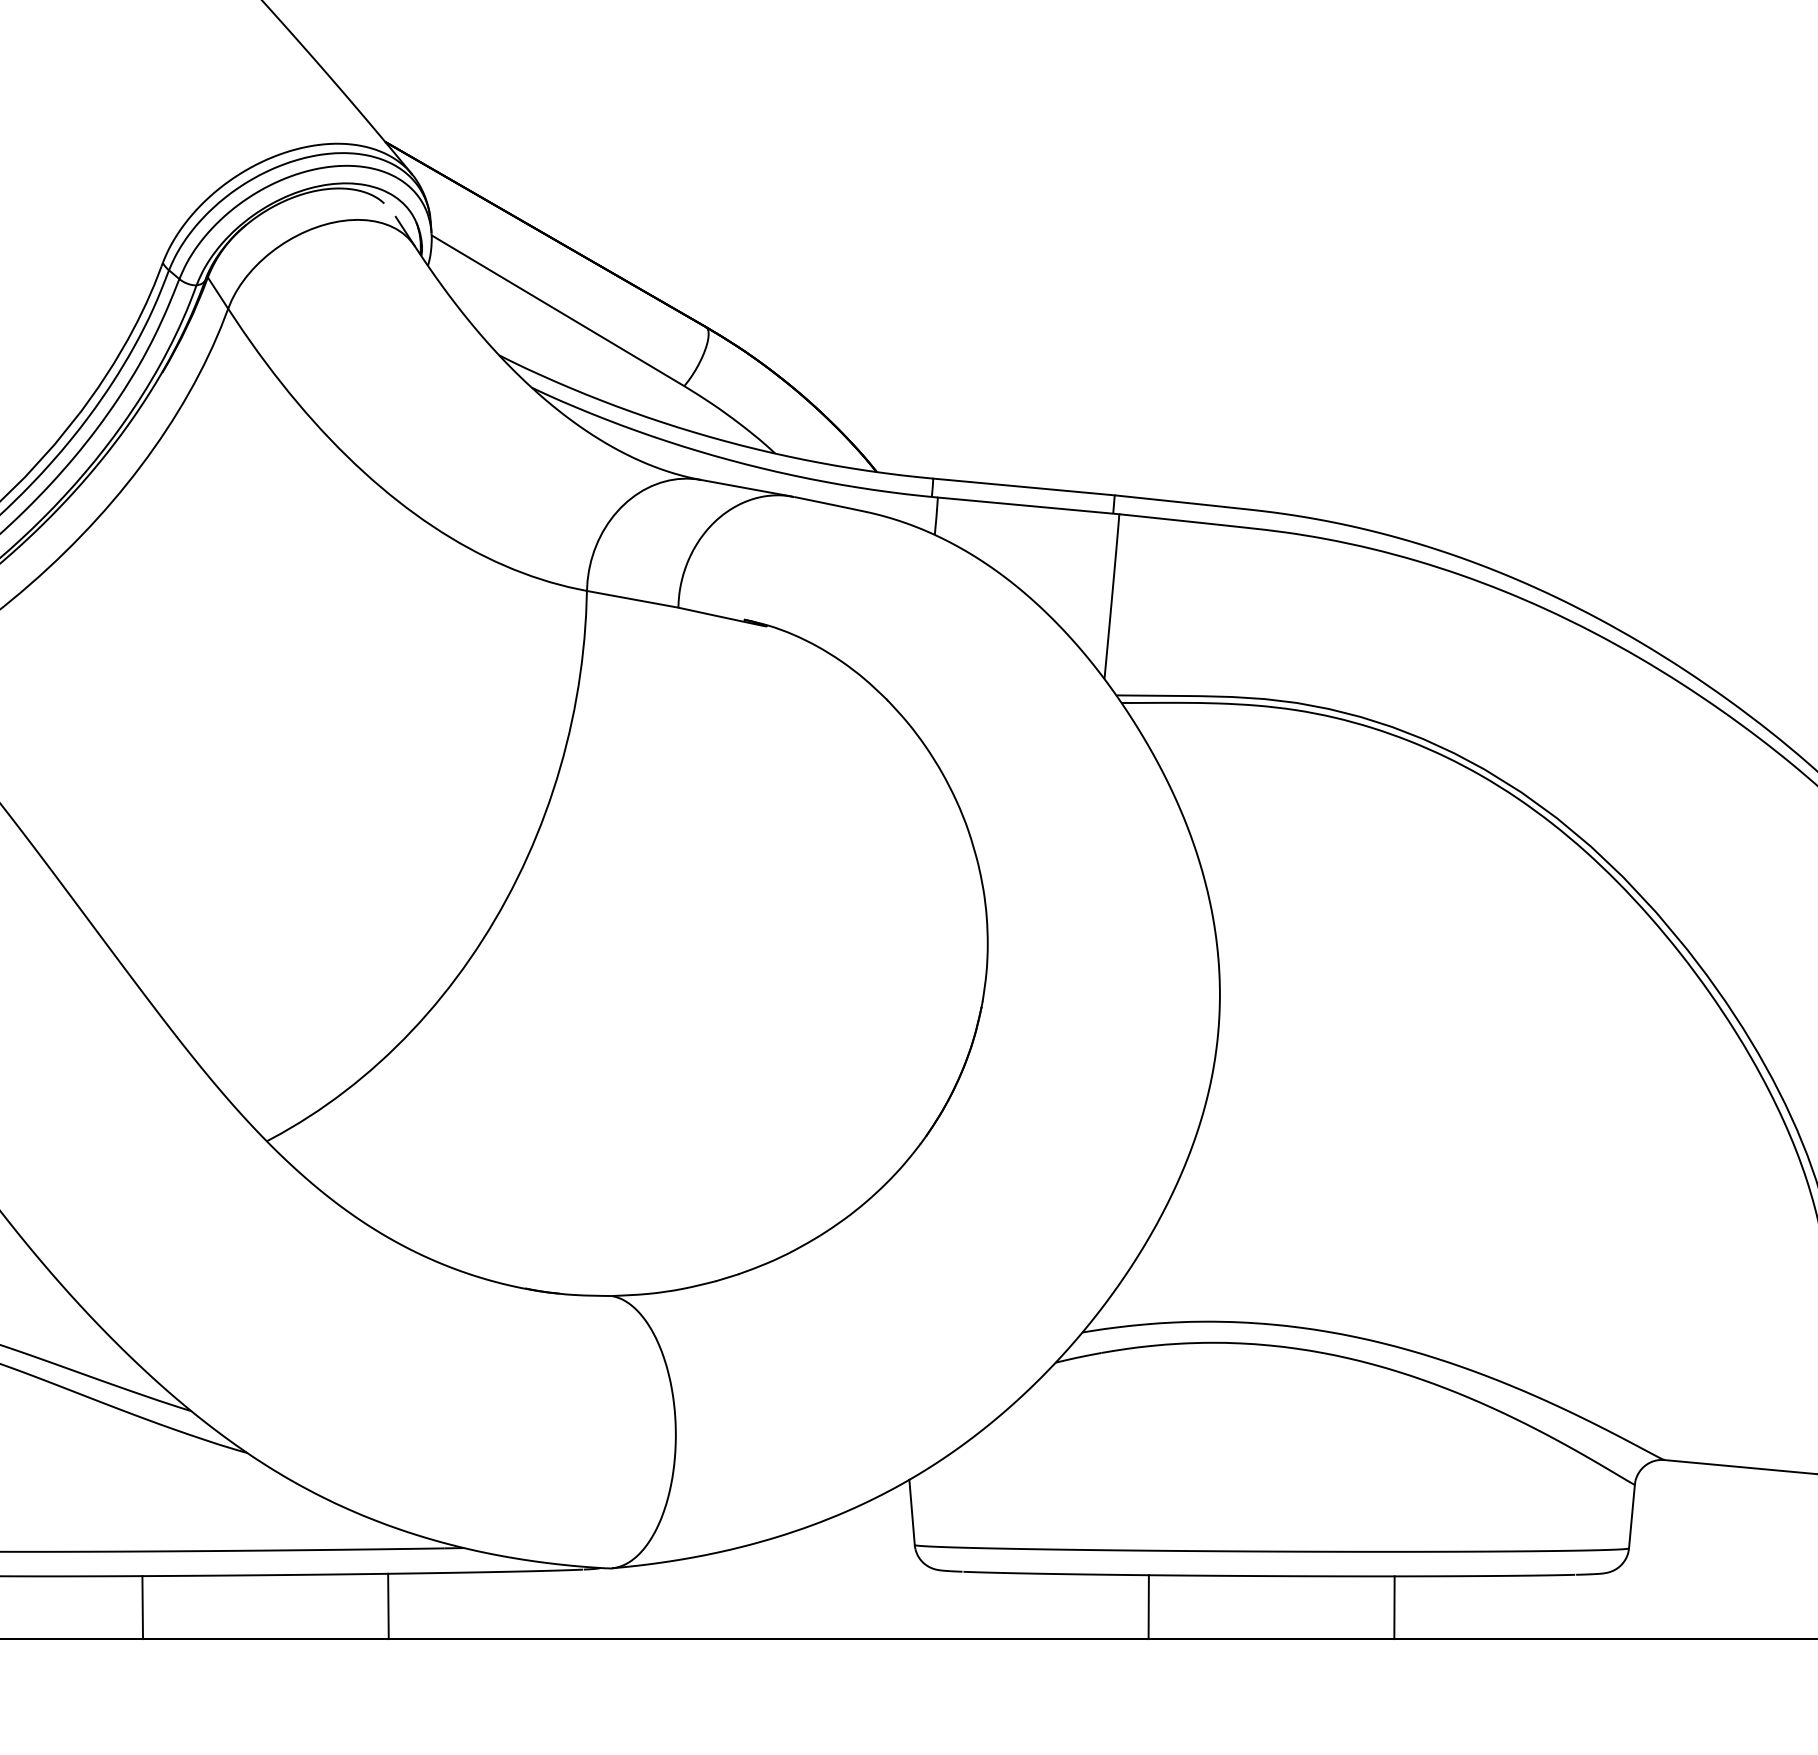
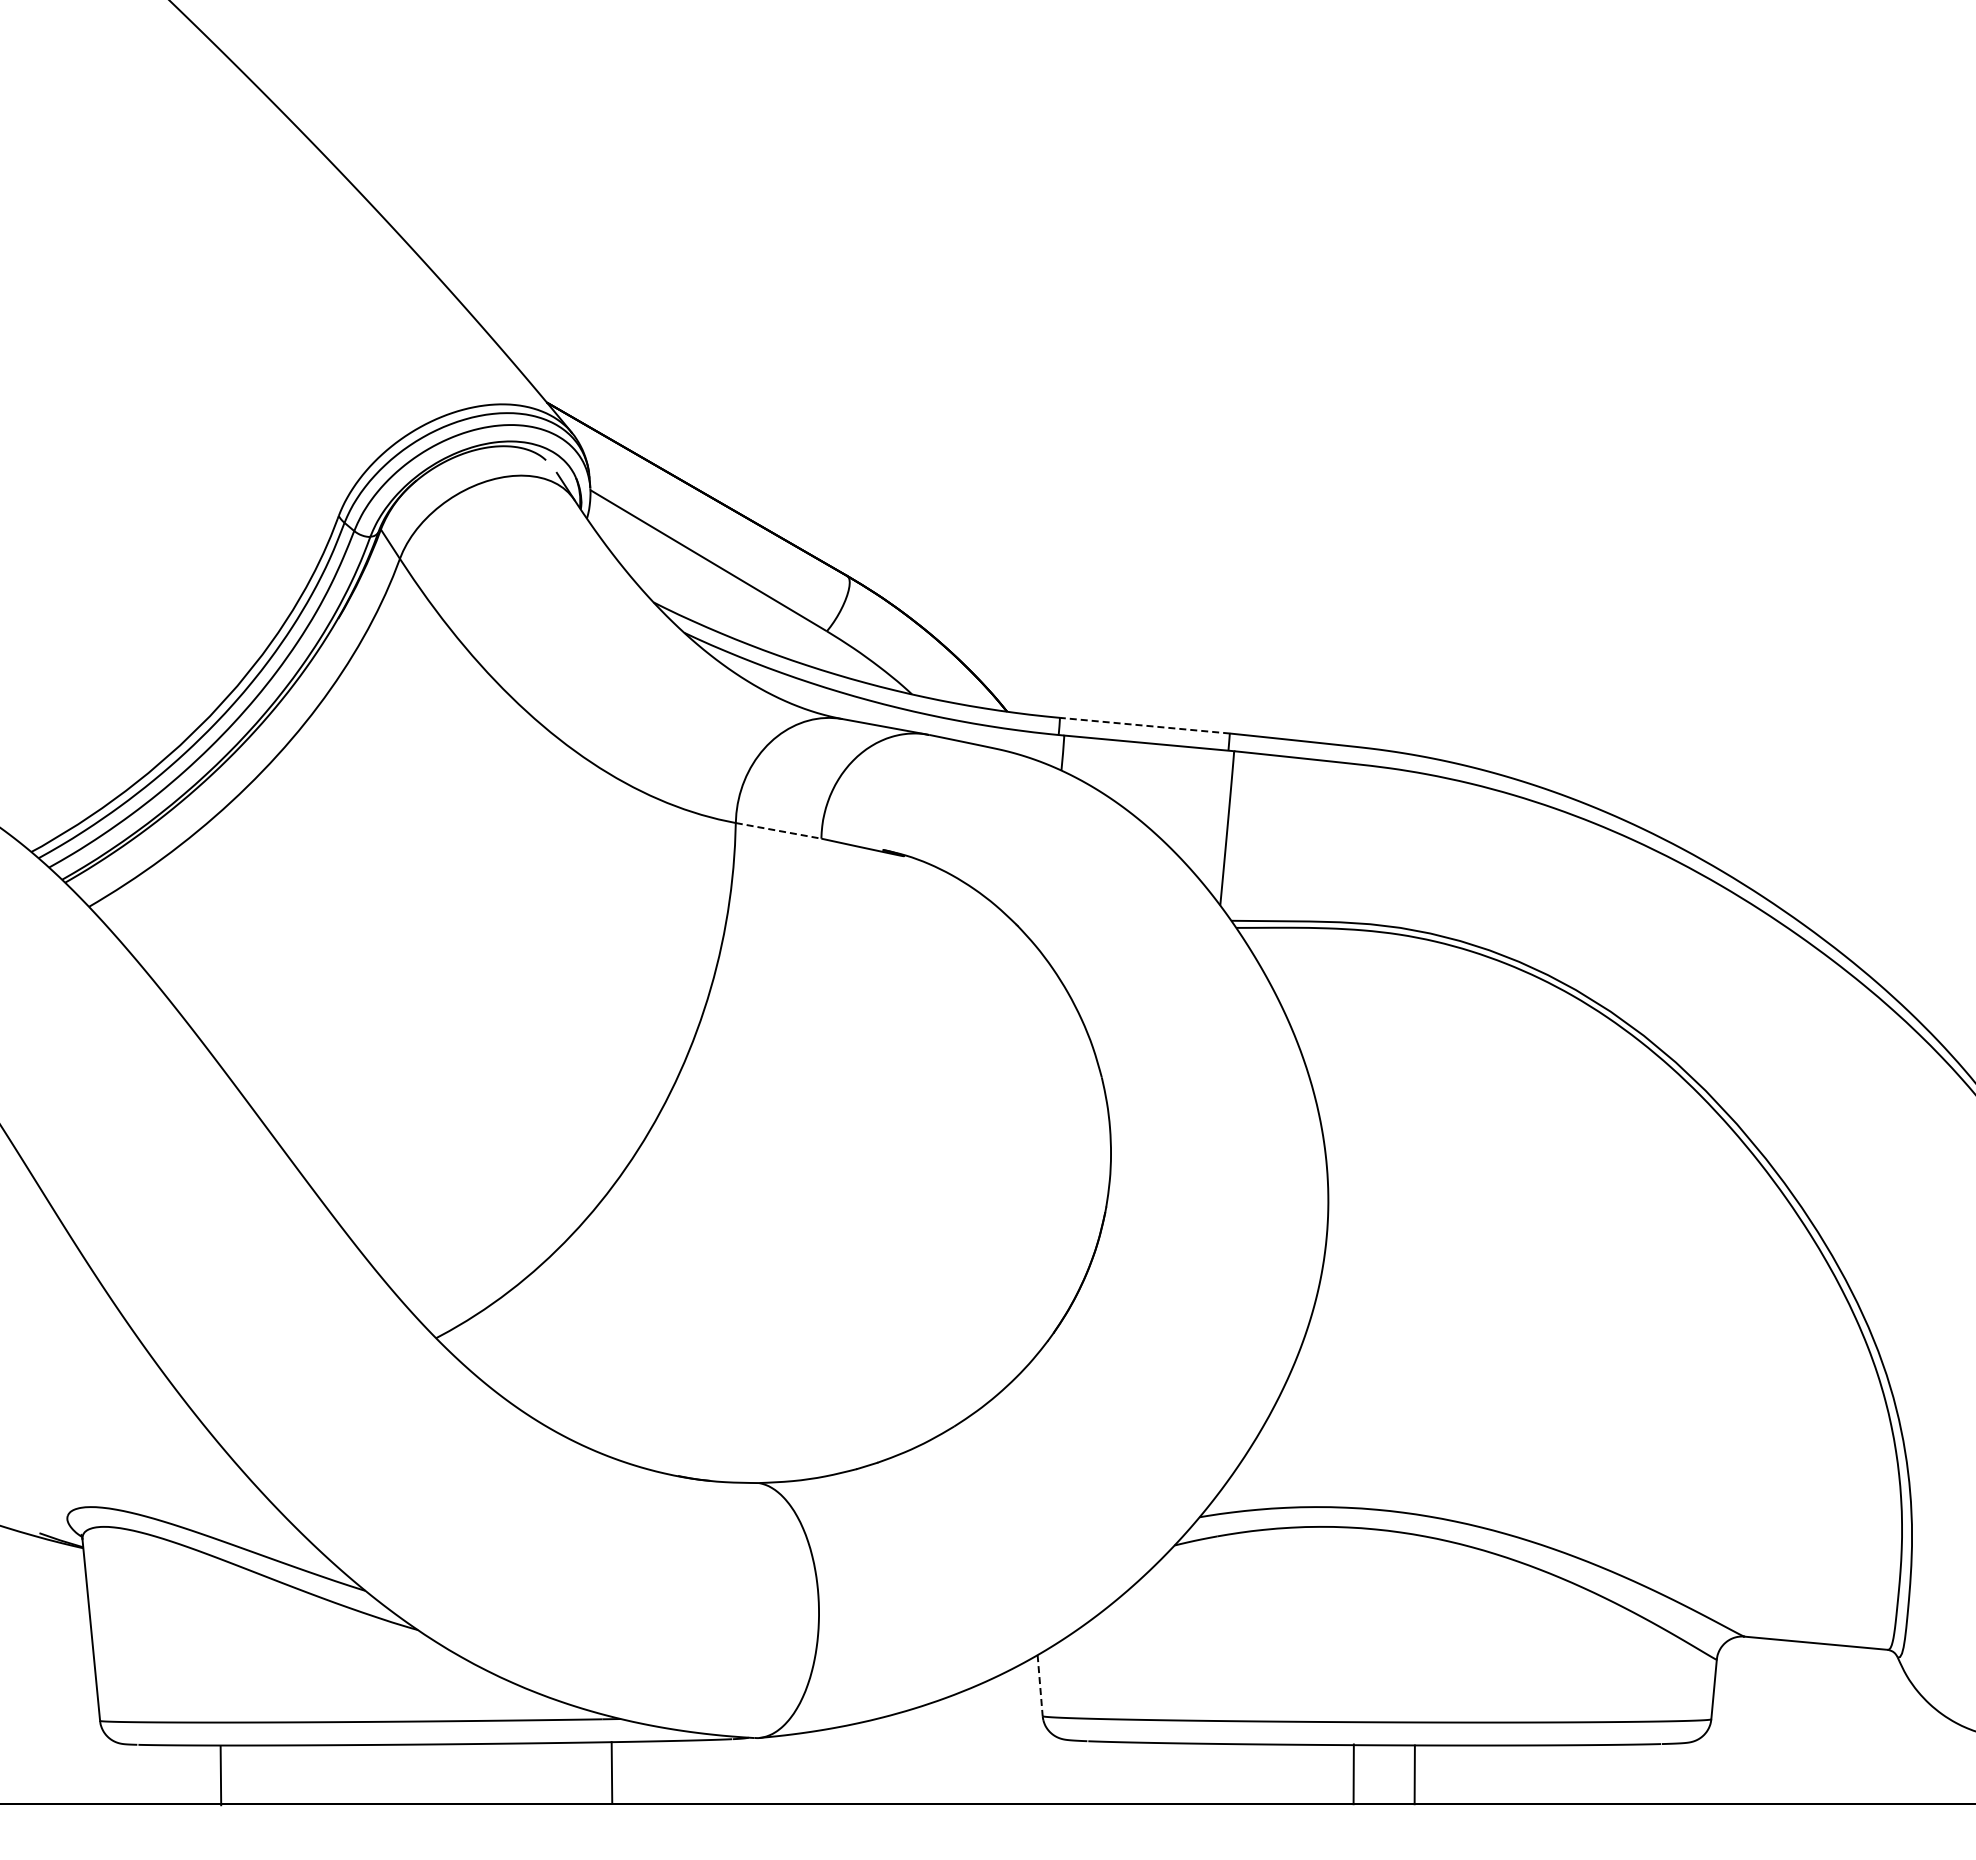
line: (1023, 486) -> (1144, 725), solid -> dashed
line: (633, 598) -> (779, 830), solid -> dashed
line: (912, 1512) -> (1040, 1685), solid -> dashed
line: (387, 1606) -> (611, 1772), moved
line: (142, 1607) -> (220, 1775), moved
line: (1148, 1607) -> (1353, 1774), moved
line: (1394, 1607) -> (1414, 1774), moved

